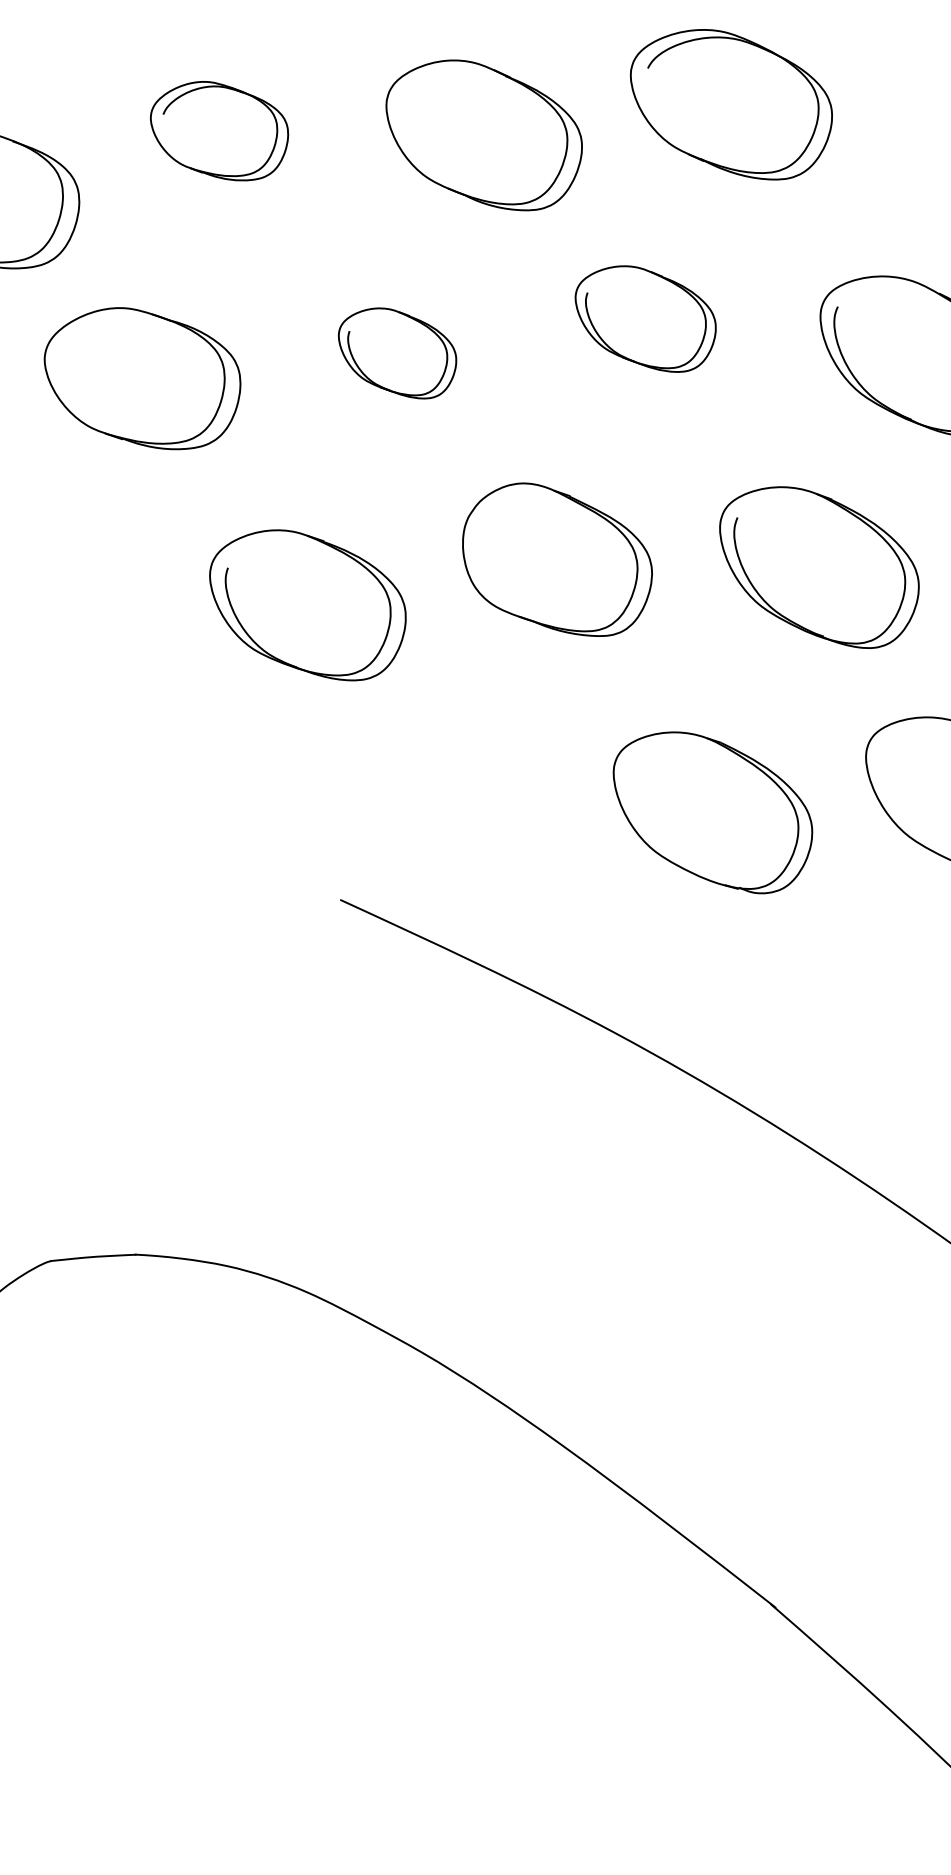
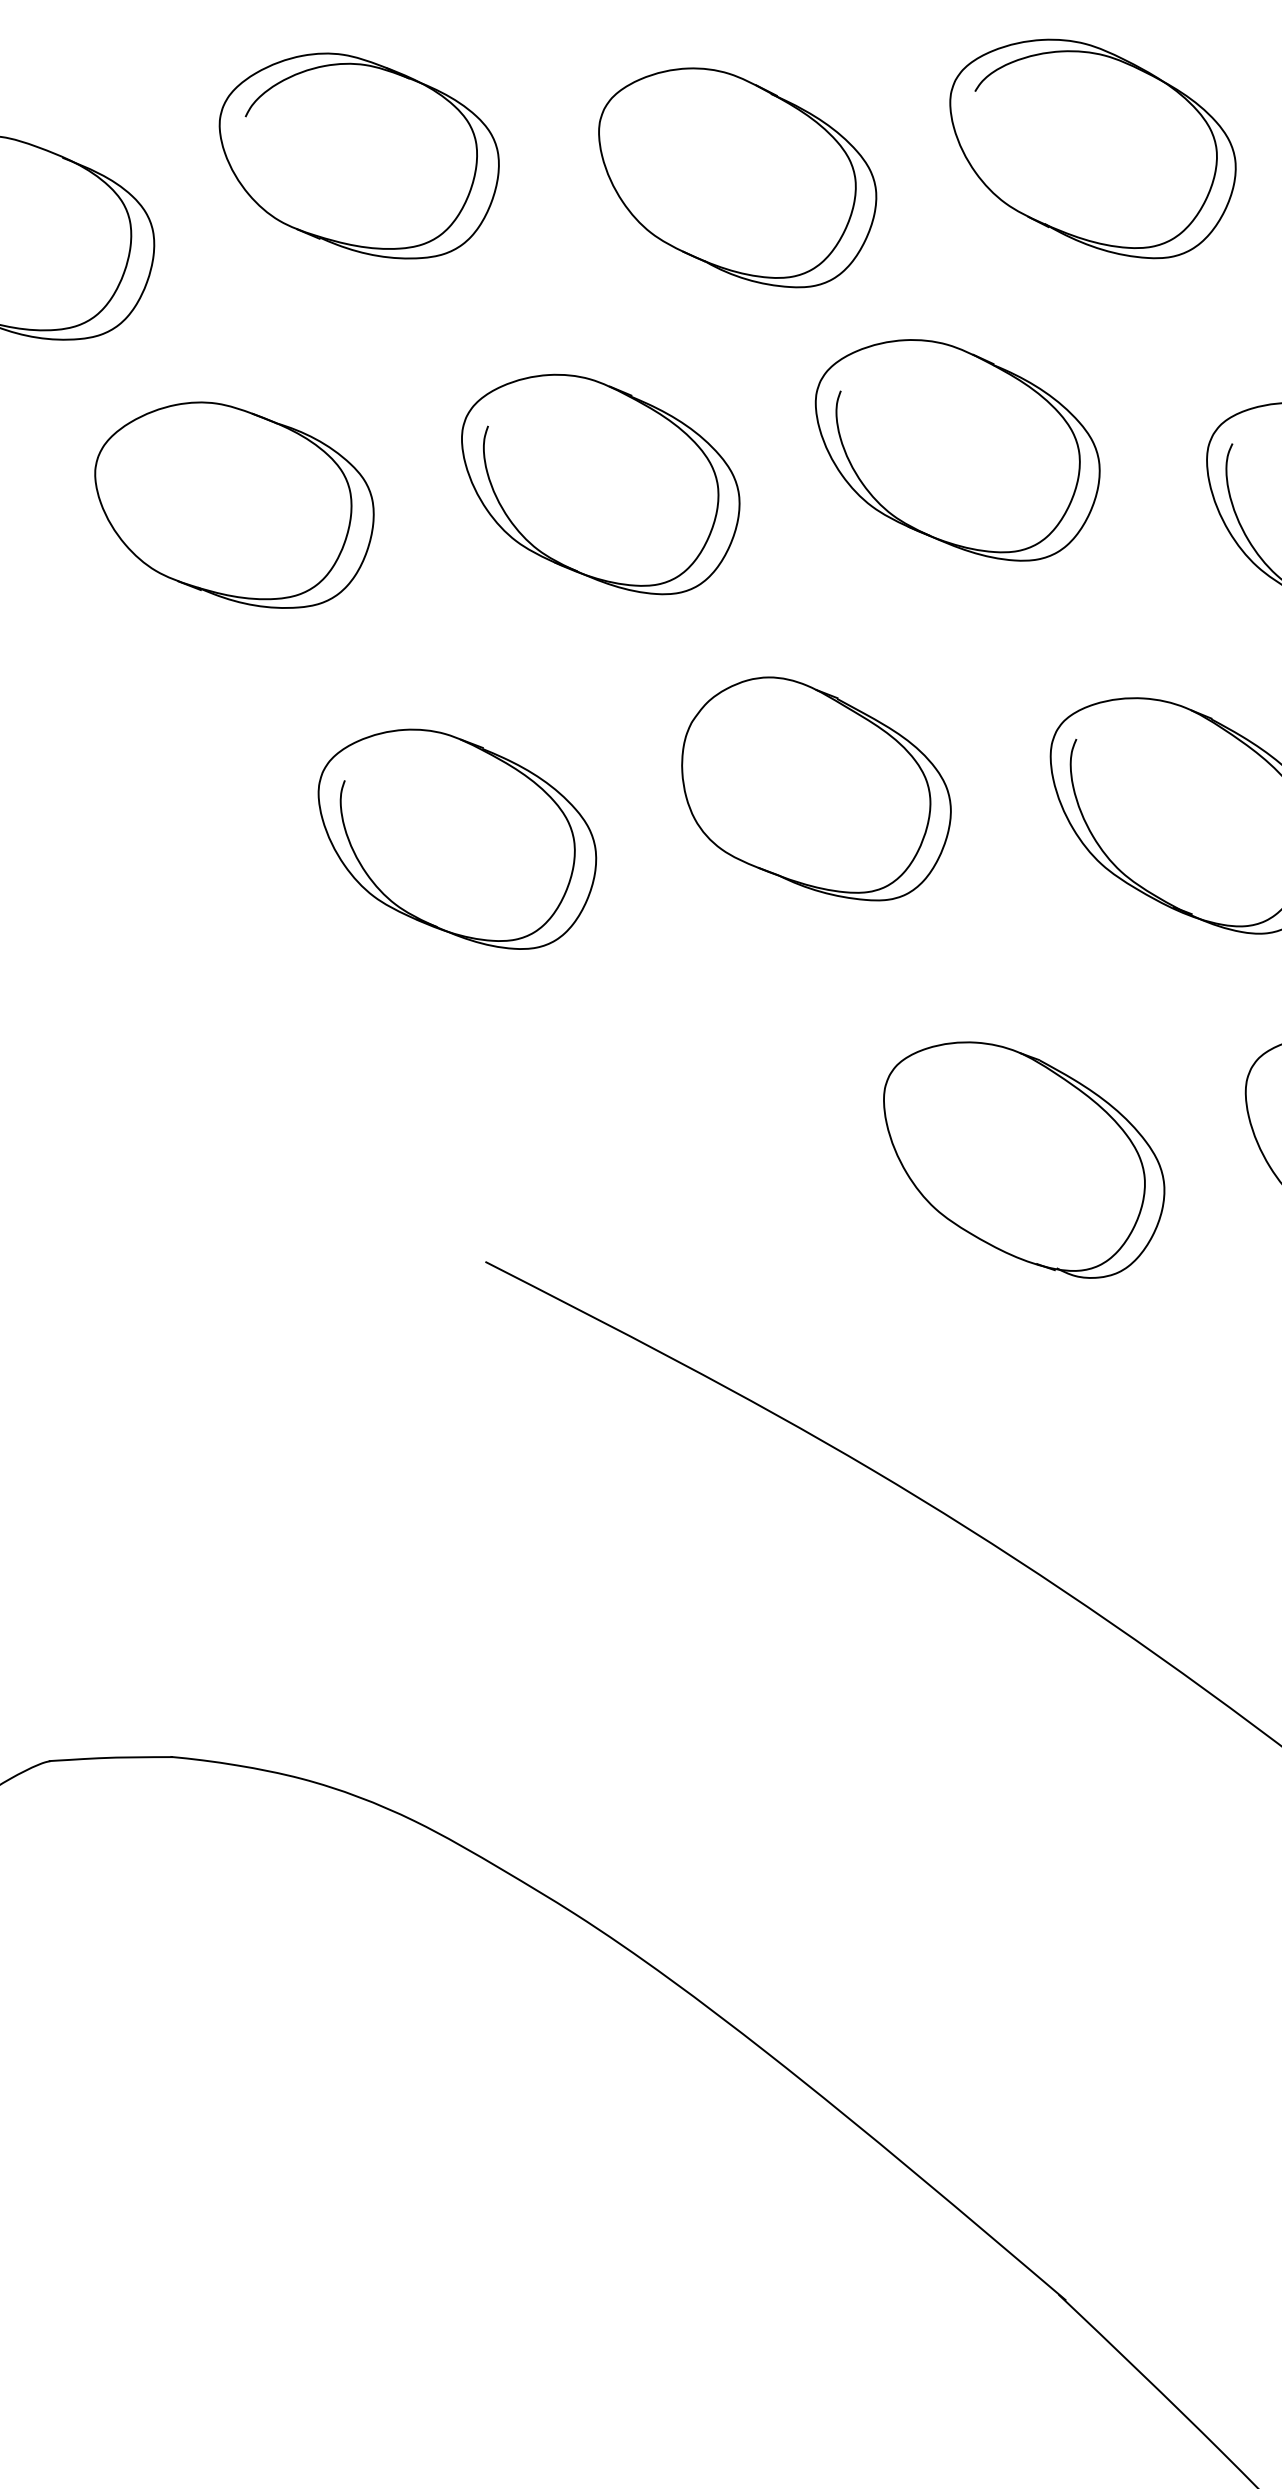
part: (219, 130) -> (358, 154), size x1.43
part: (645, 318) -> (956, 448), size x1.43
part: (397, 353) -> (600, 484), size x1.67

